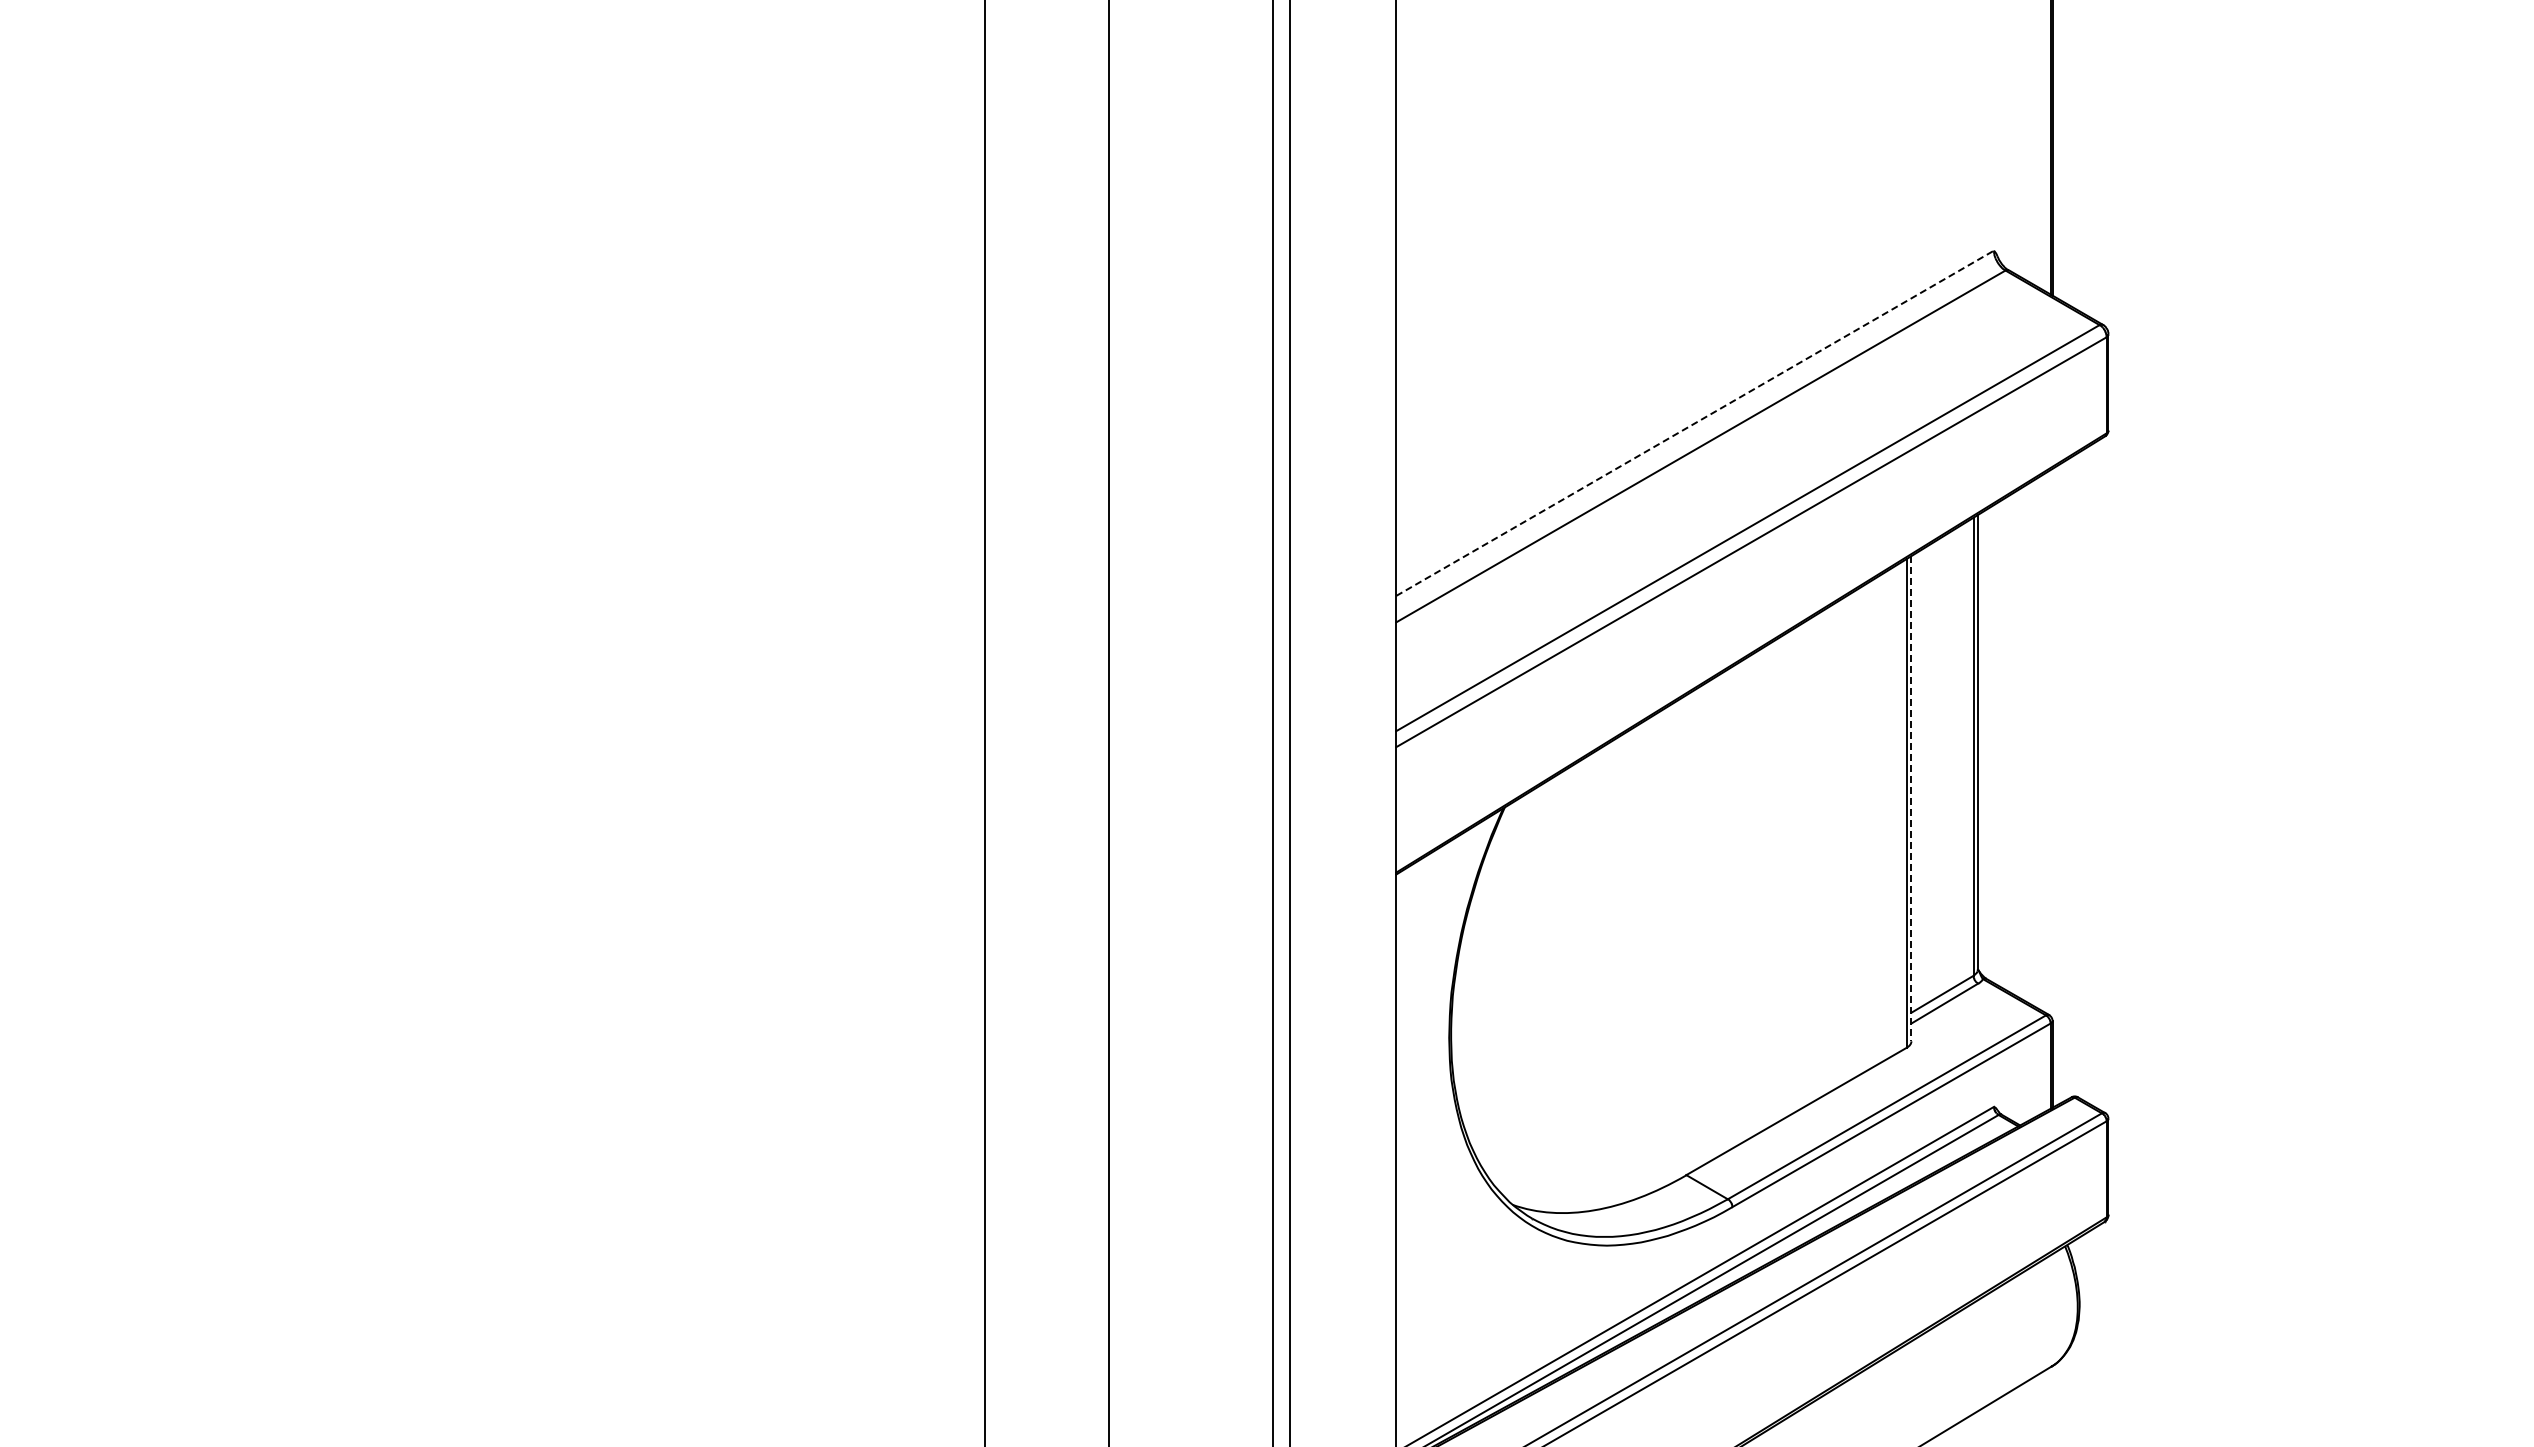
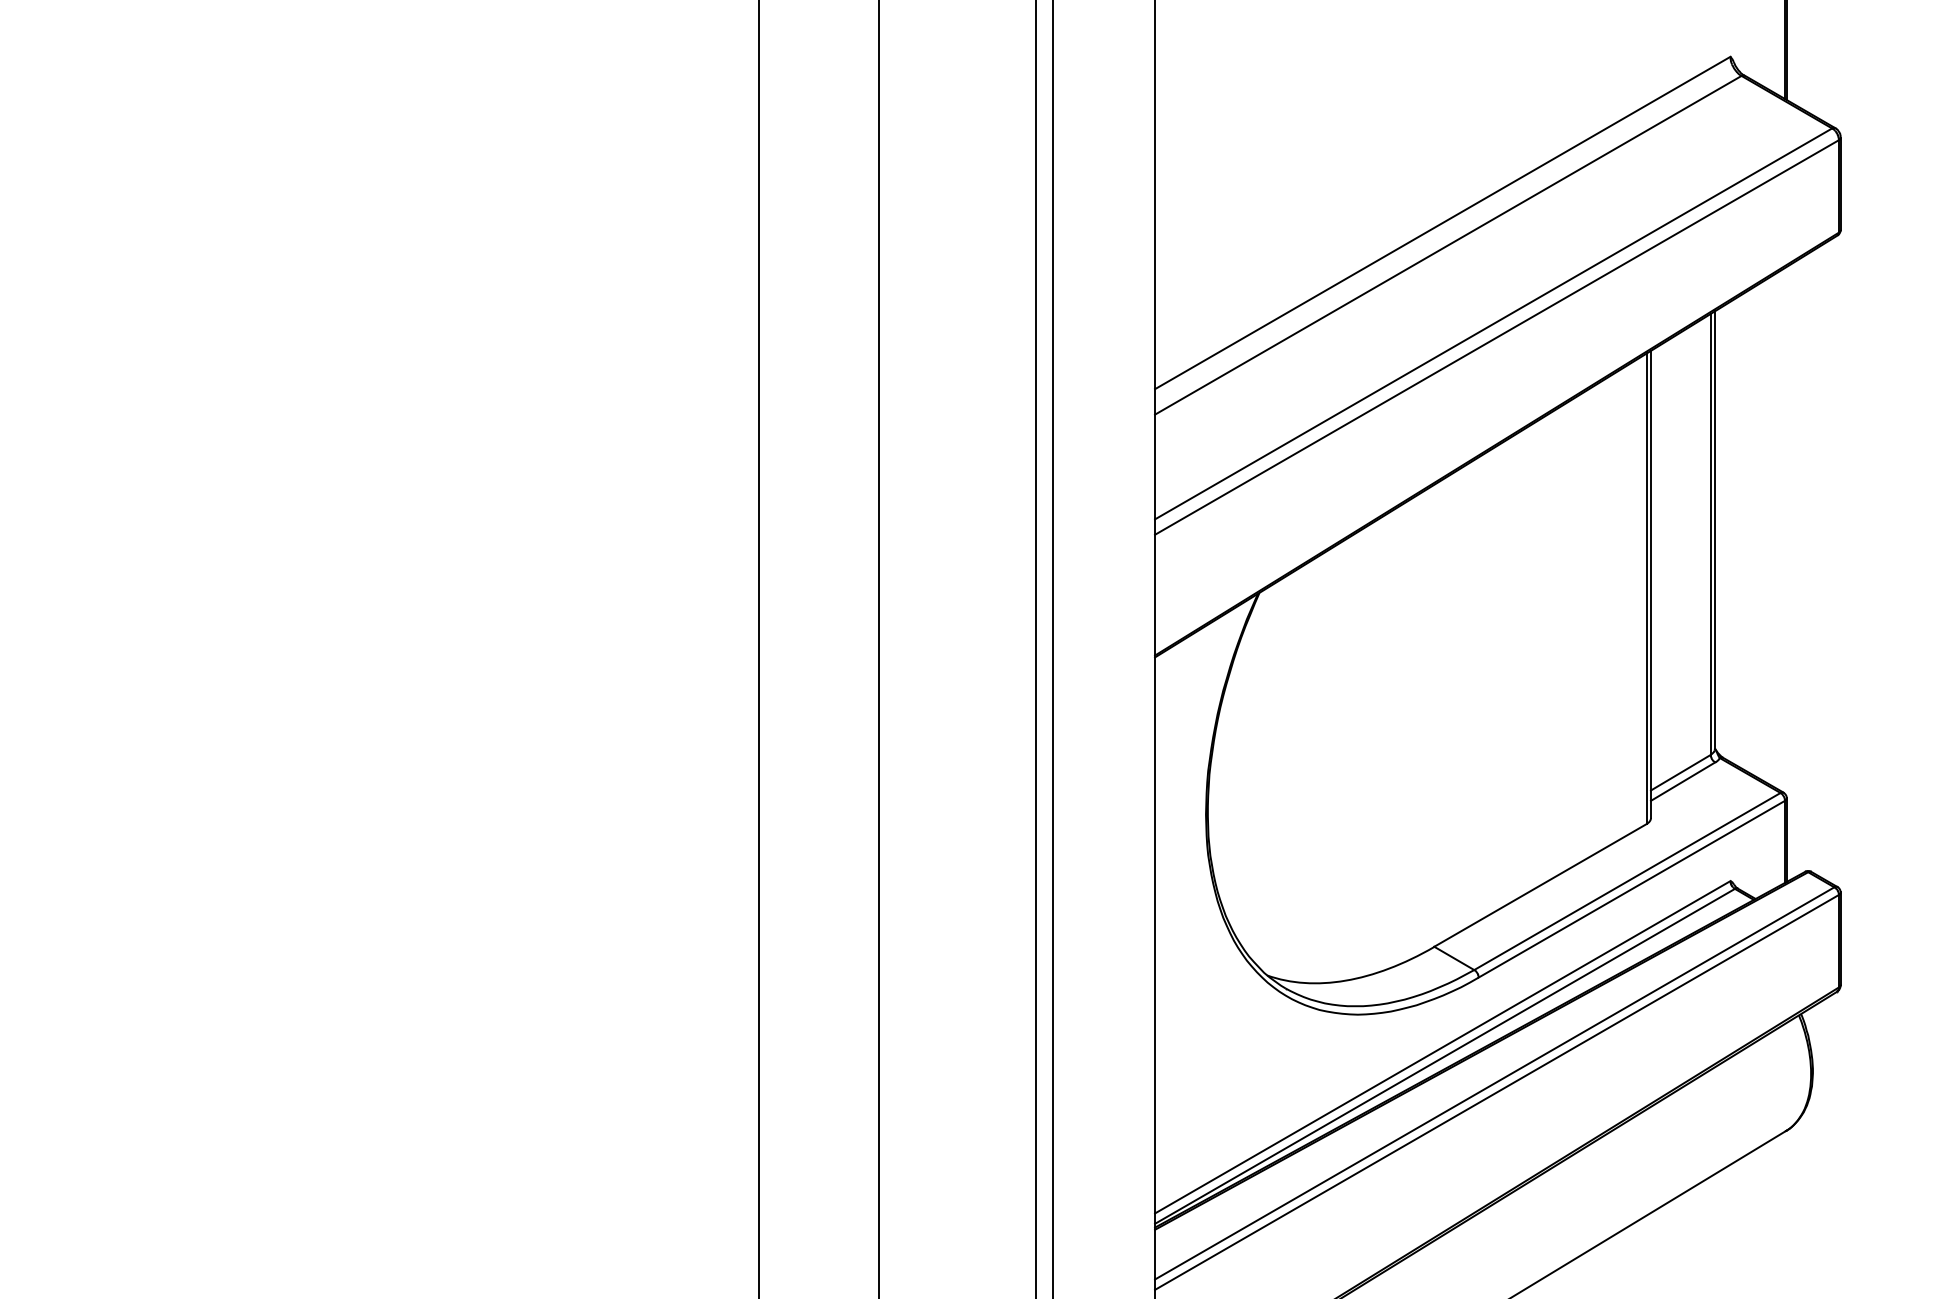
line: (1695, 423) -> (1443, 223), dashed -> solid
line: (1911, 798) -> (1651, 584), dashed -> solid

